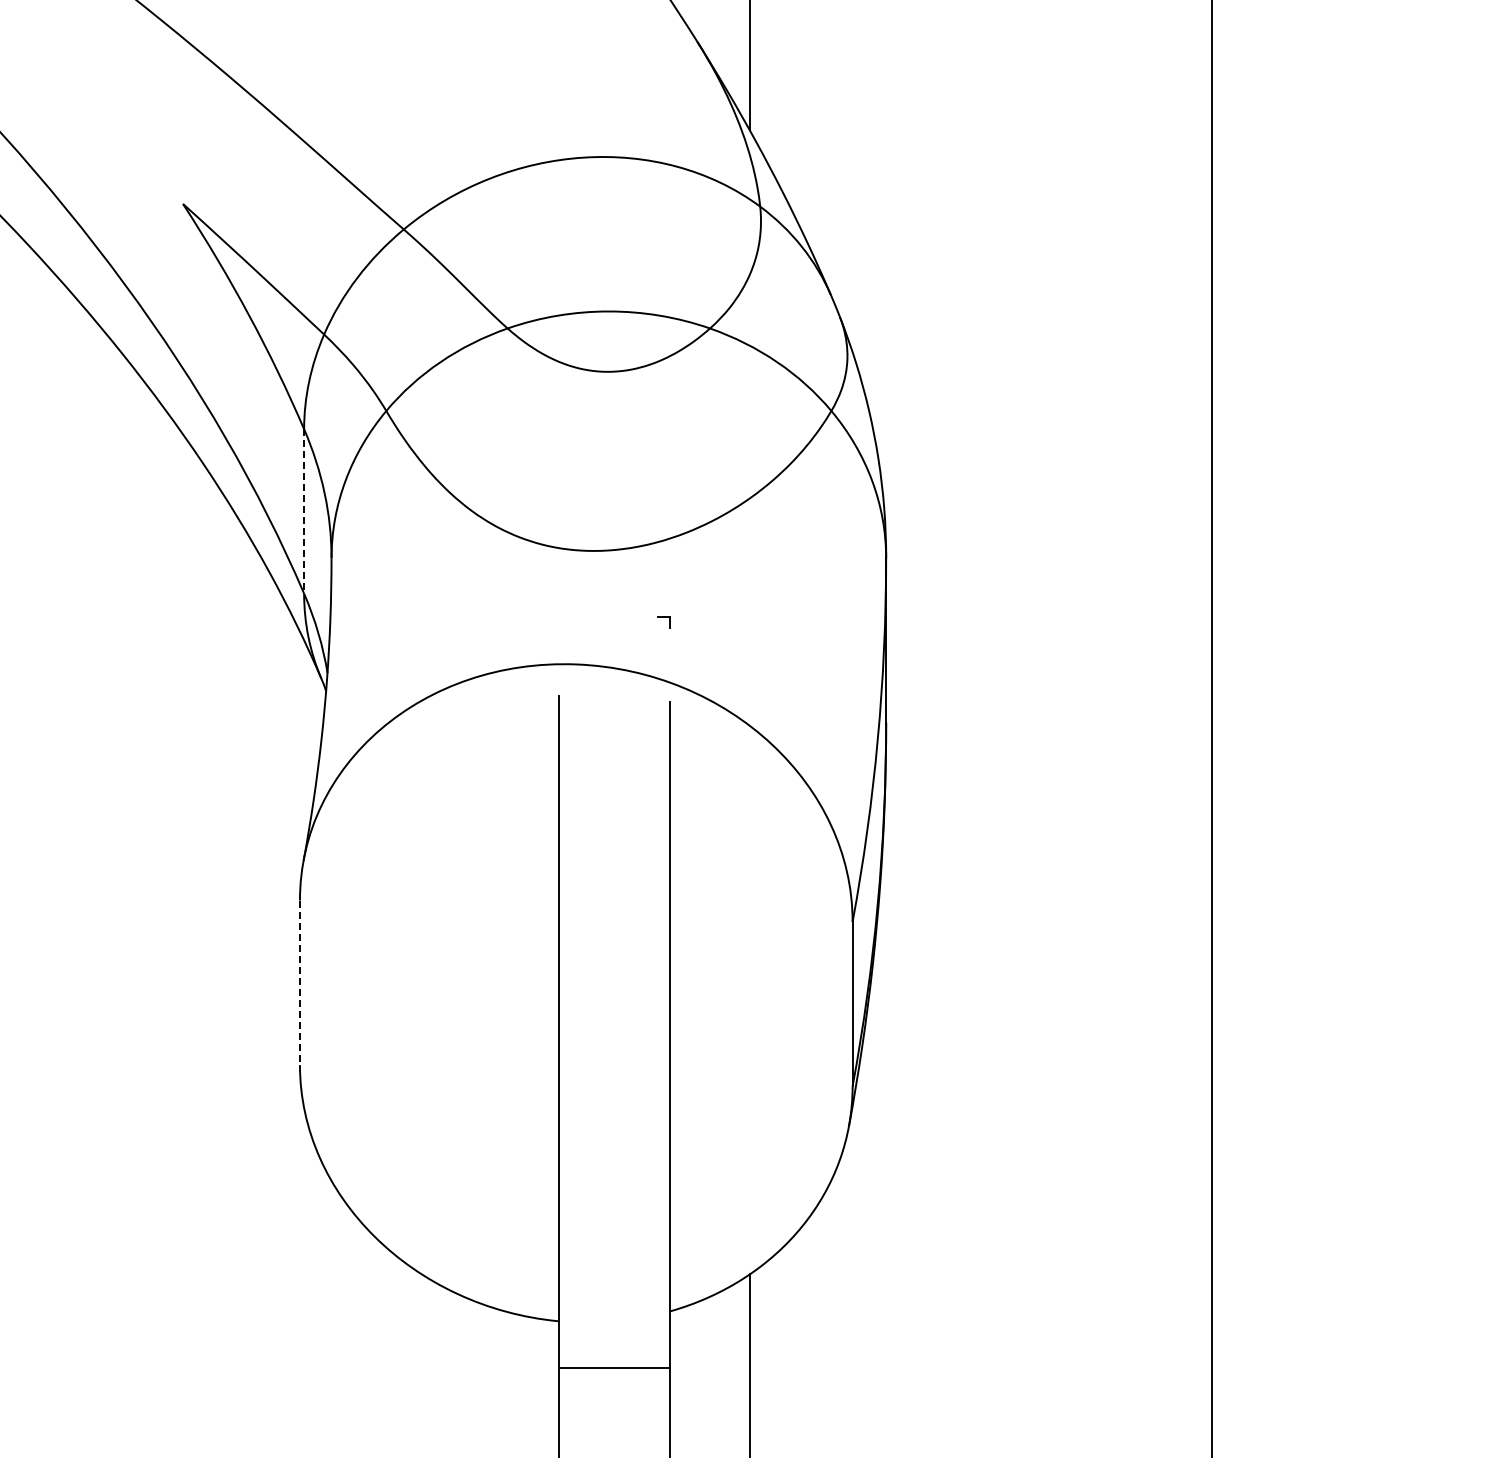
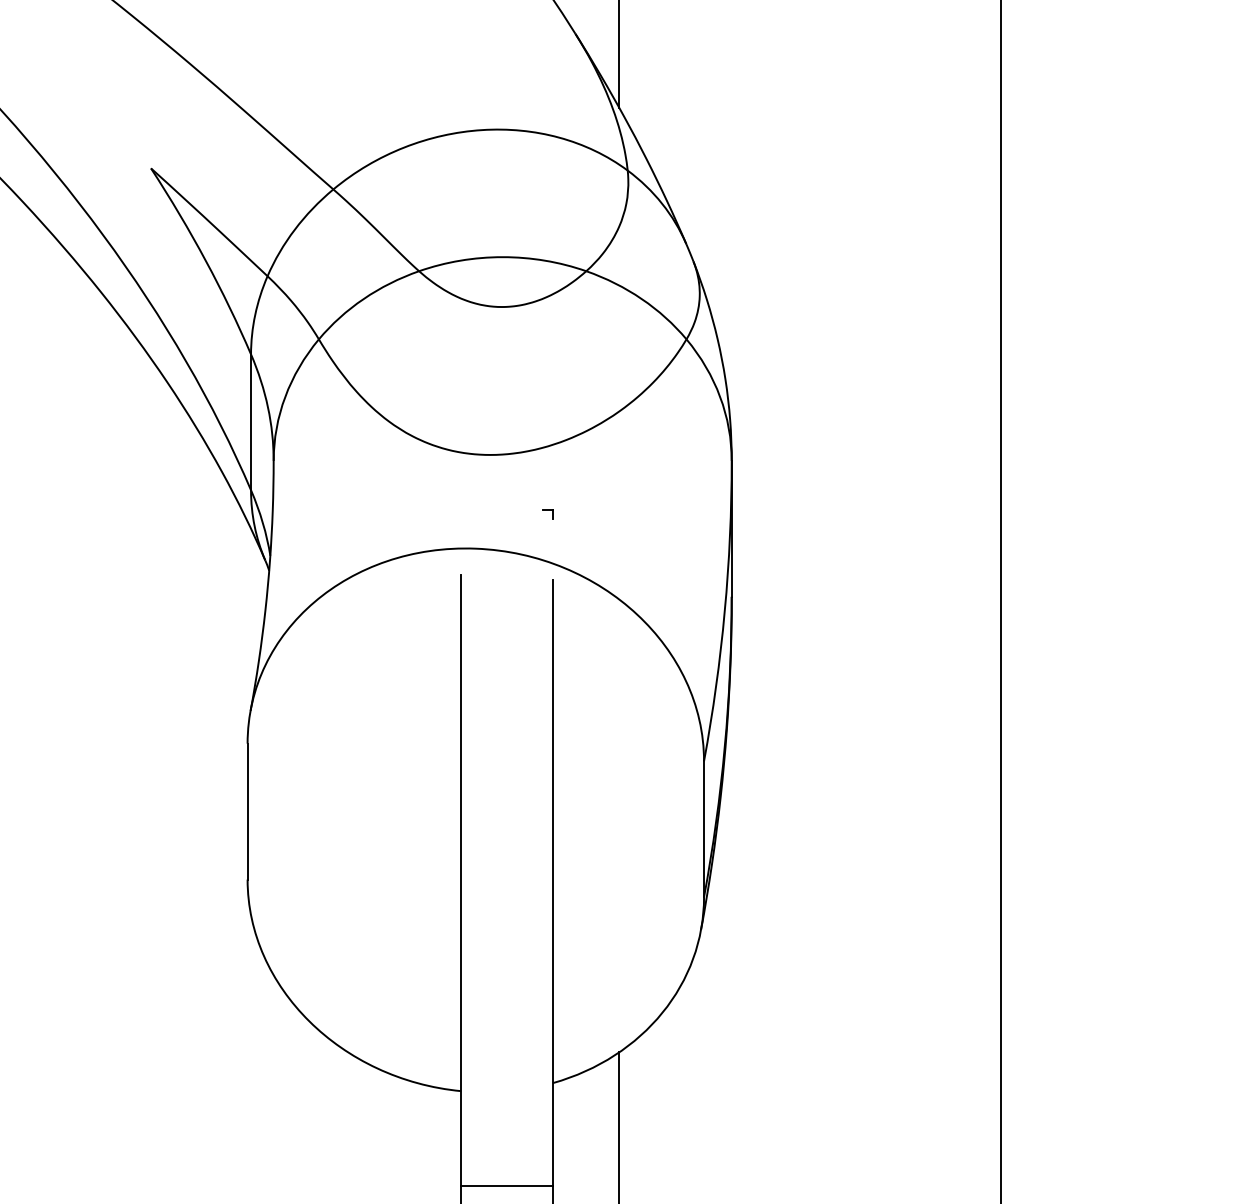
line: (304, 512) -> (251, 423), dashed -> solid
line: (299, 983) -> (247, 812), dashed -> solid
line: (613, 1368) -> (506, 1186), moved

